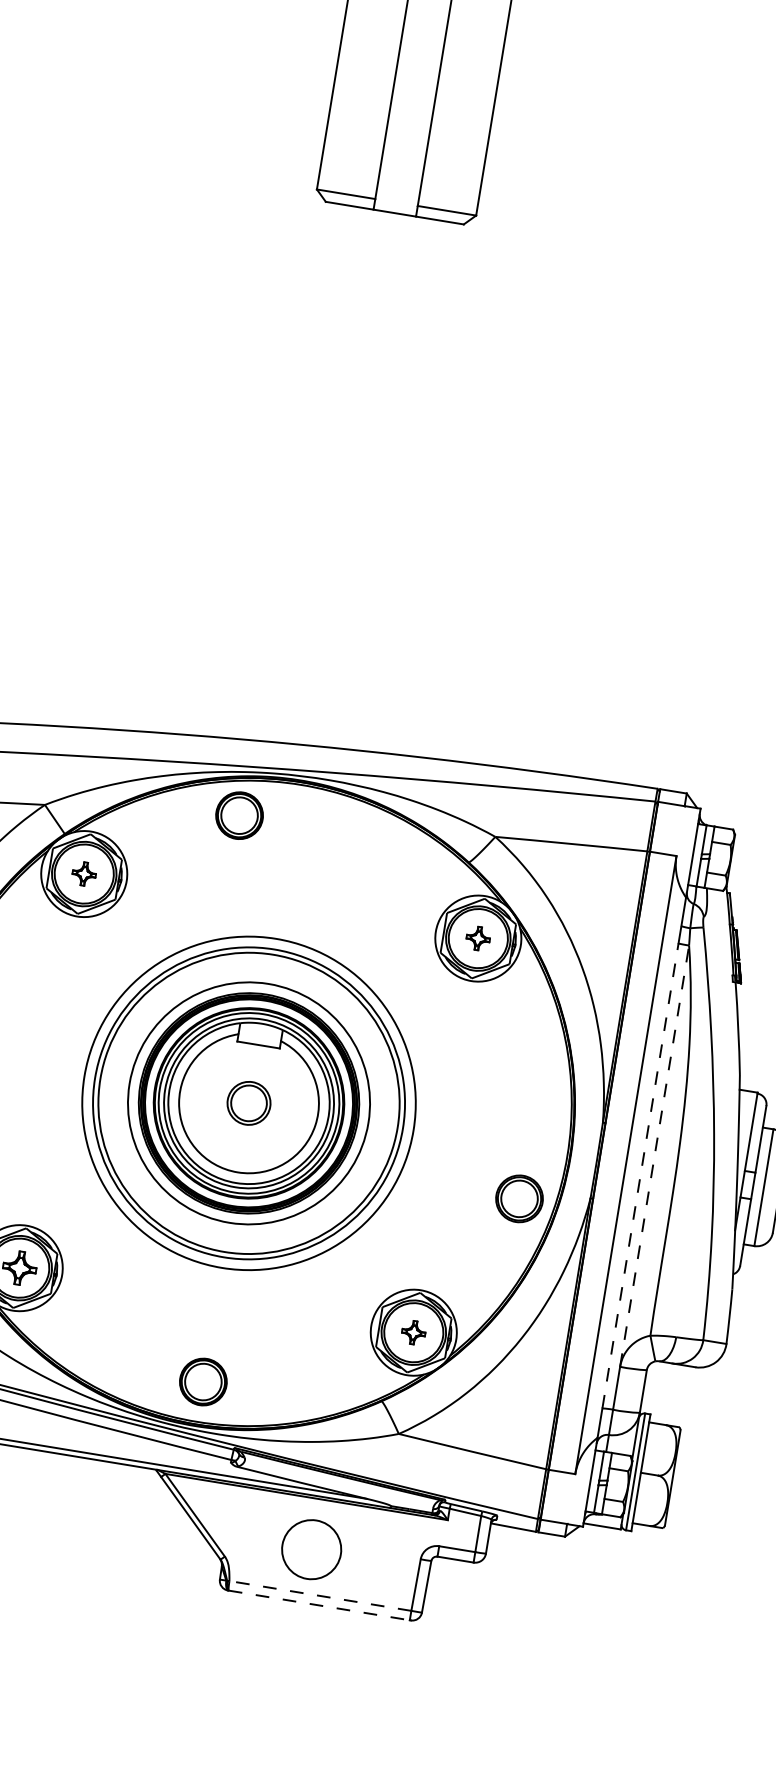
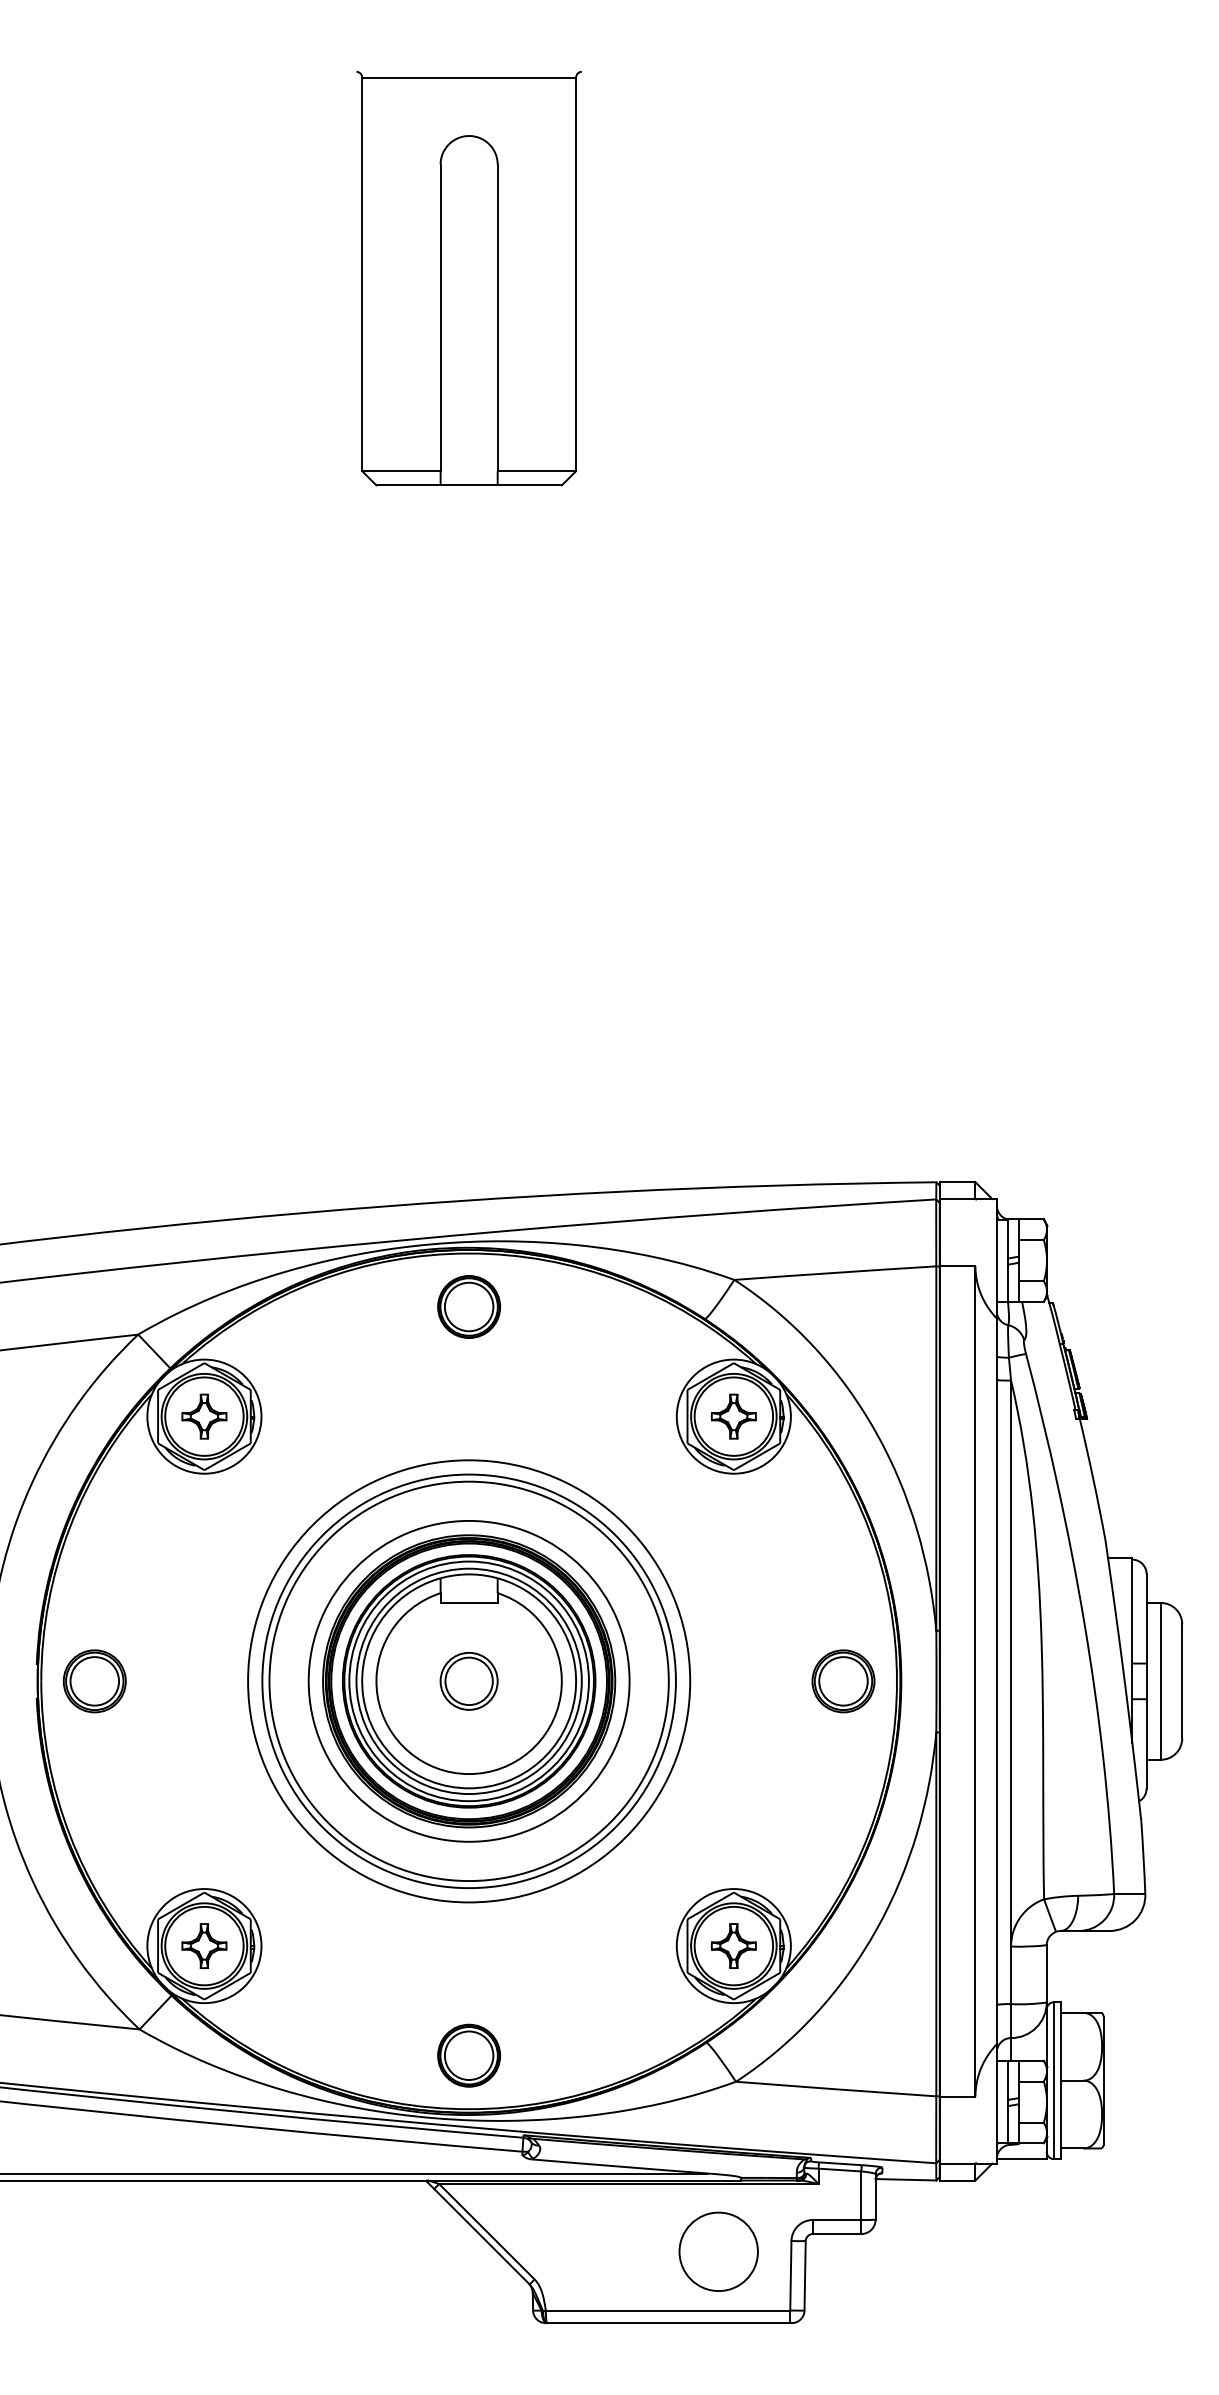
part: (239, 815) -> (469, 1306), moved
part: (84, 873) -> (204, 1416), size x1.43
part: (478, 938) -> (733, 1416), size x1.43
line: (654, 1156) -> (1011, 1663), dashed -> solid
line: (640, 1175) -> (996, 1691), dashed -> solid
part: (519, 1198) -> (843, 1681), moved
part: (413, 1332) -> (733, 1945), size x1.43
circle: (311, 1549) -> (718, 2251), moved
line: (319, 1595) -> (667, 2310), dashed -> solid
line: (319, 1605) -> (668, 2323), dashed -> solid

